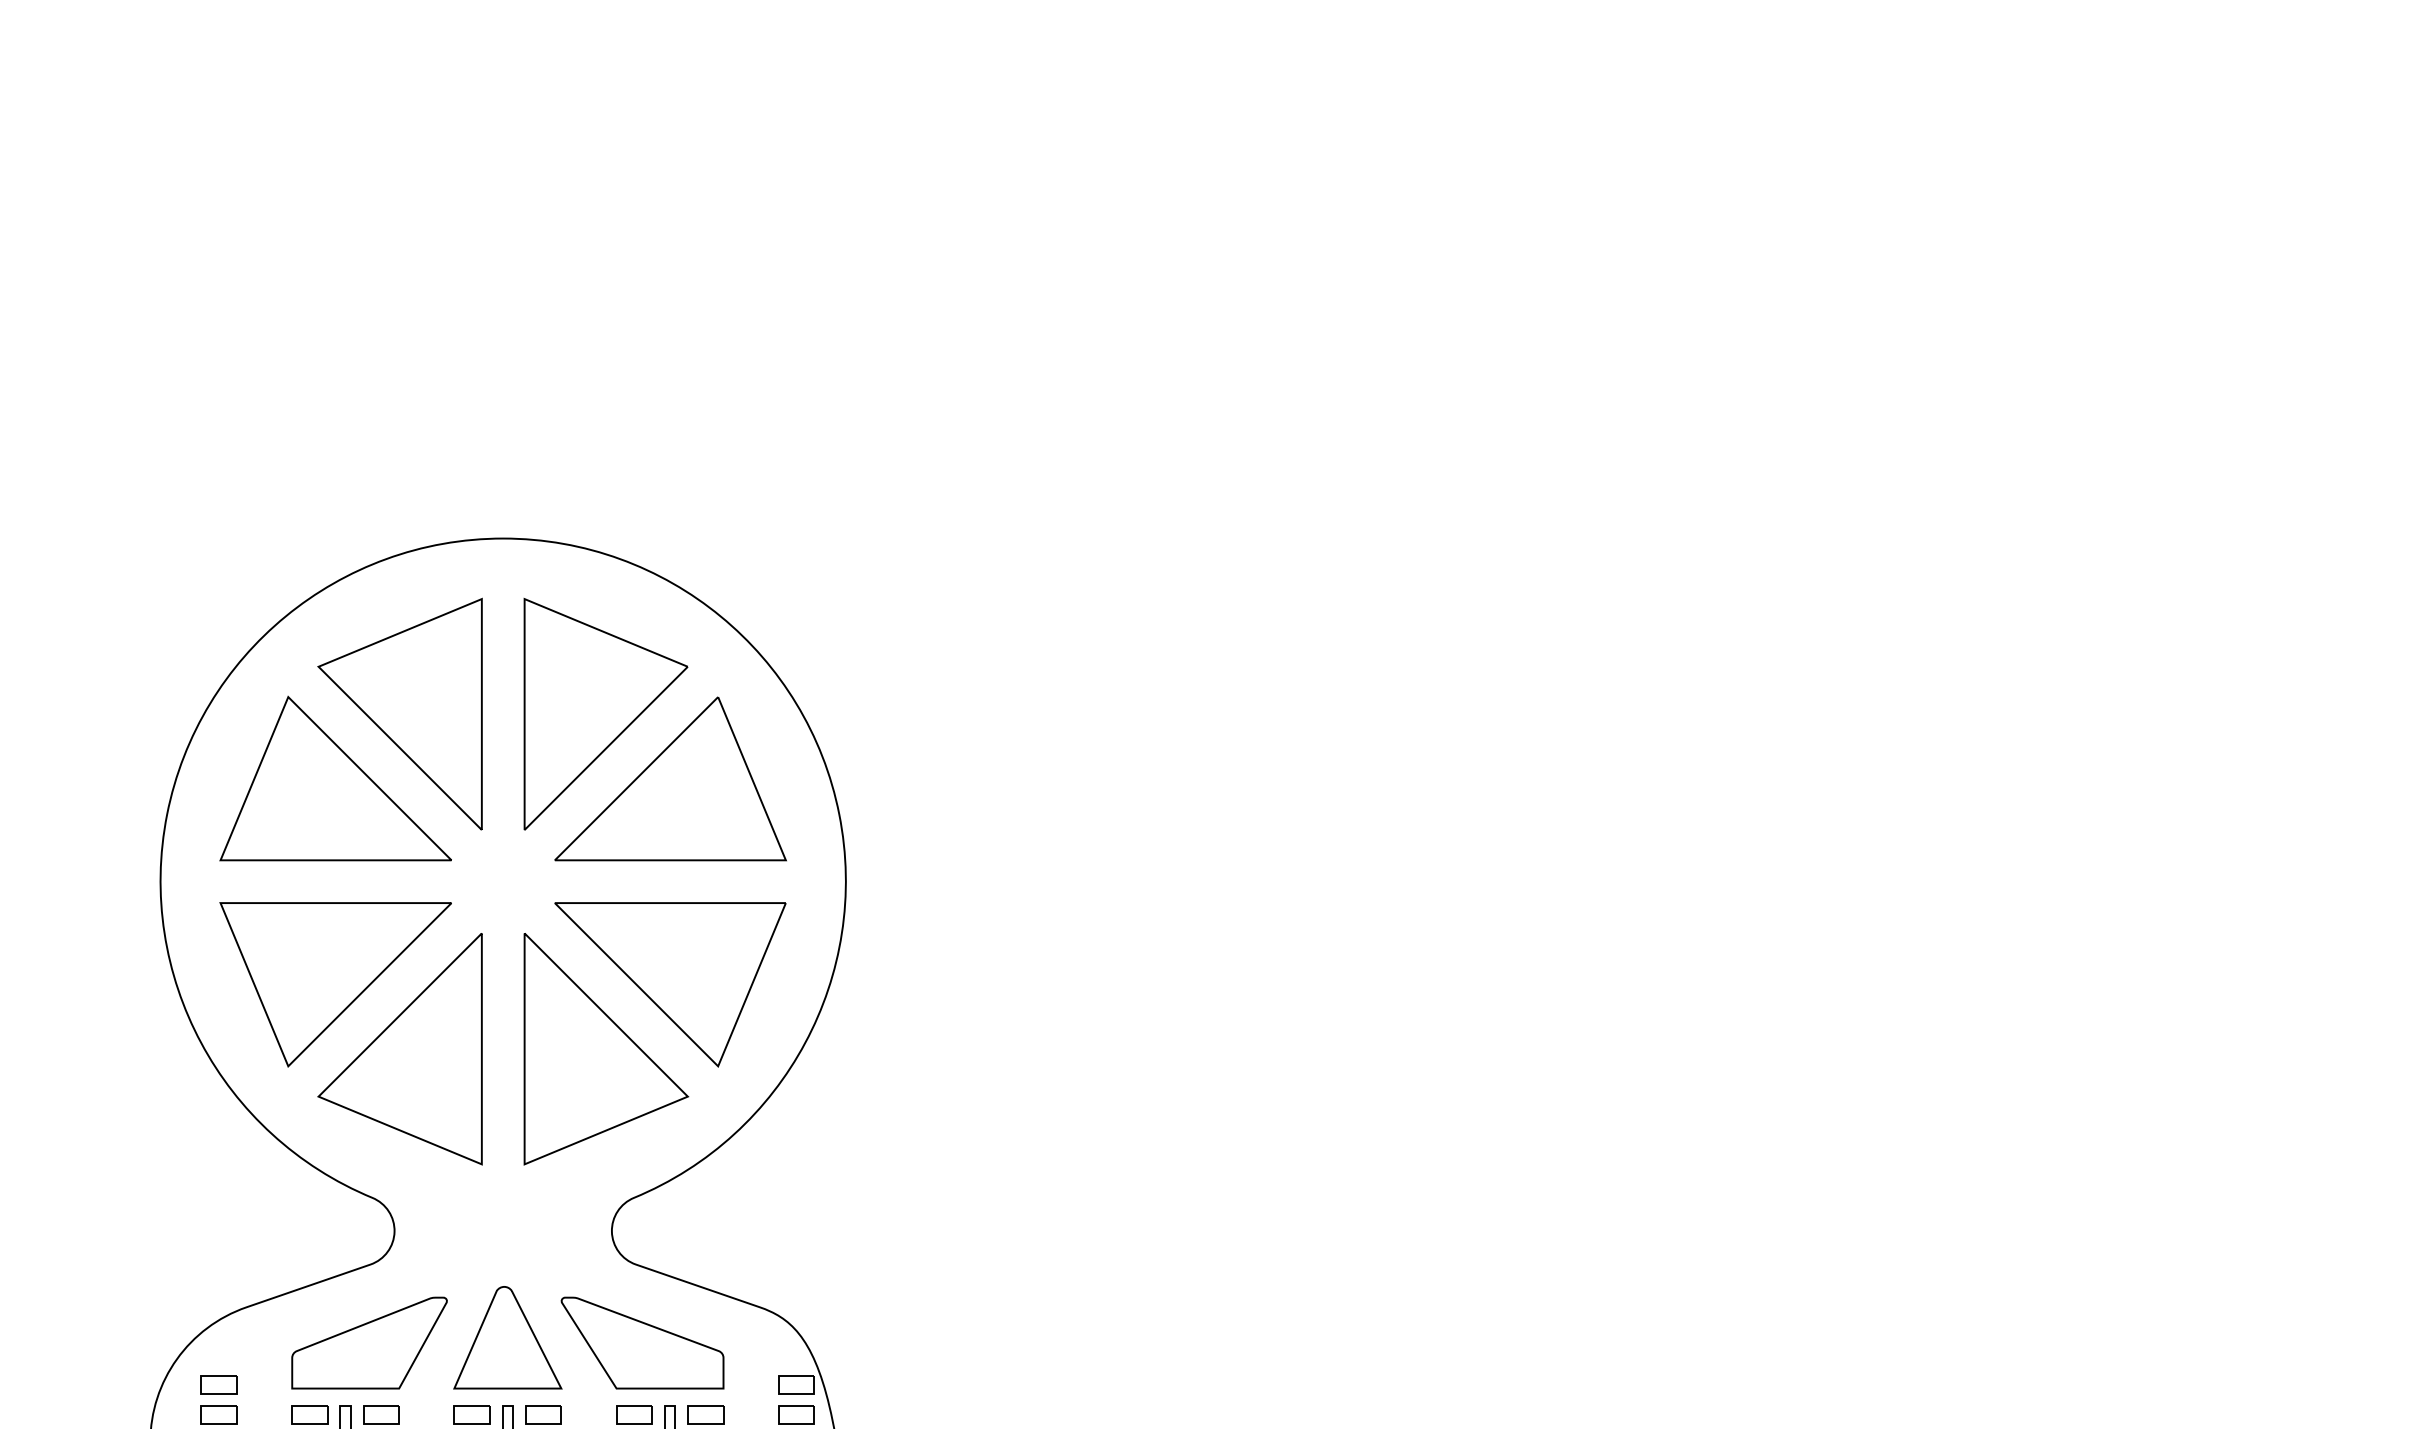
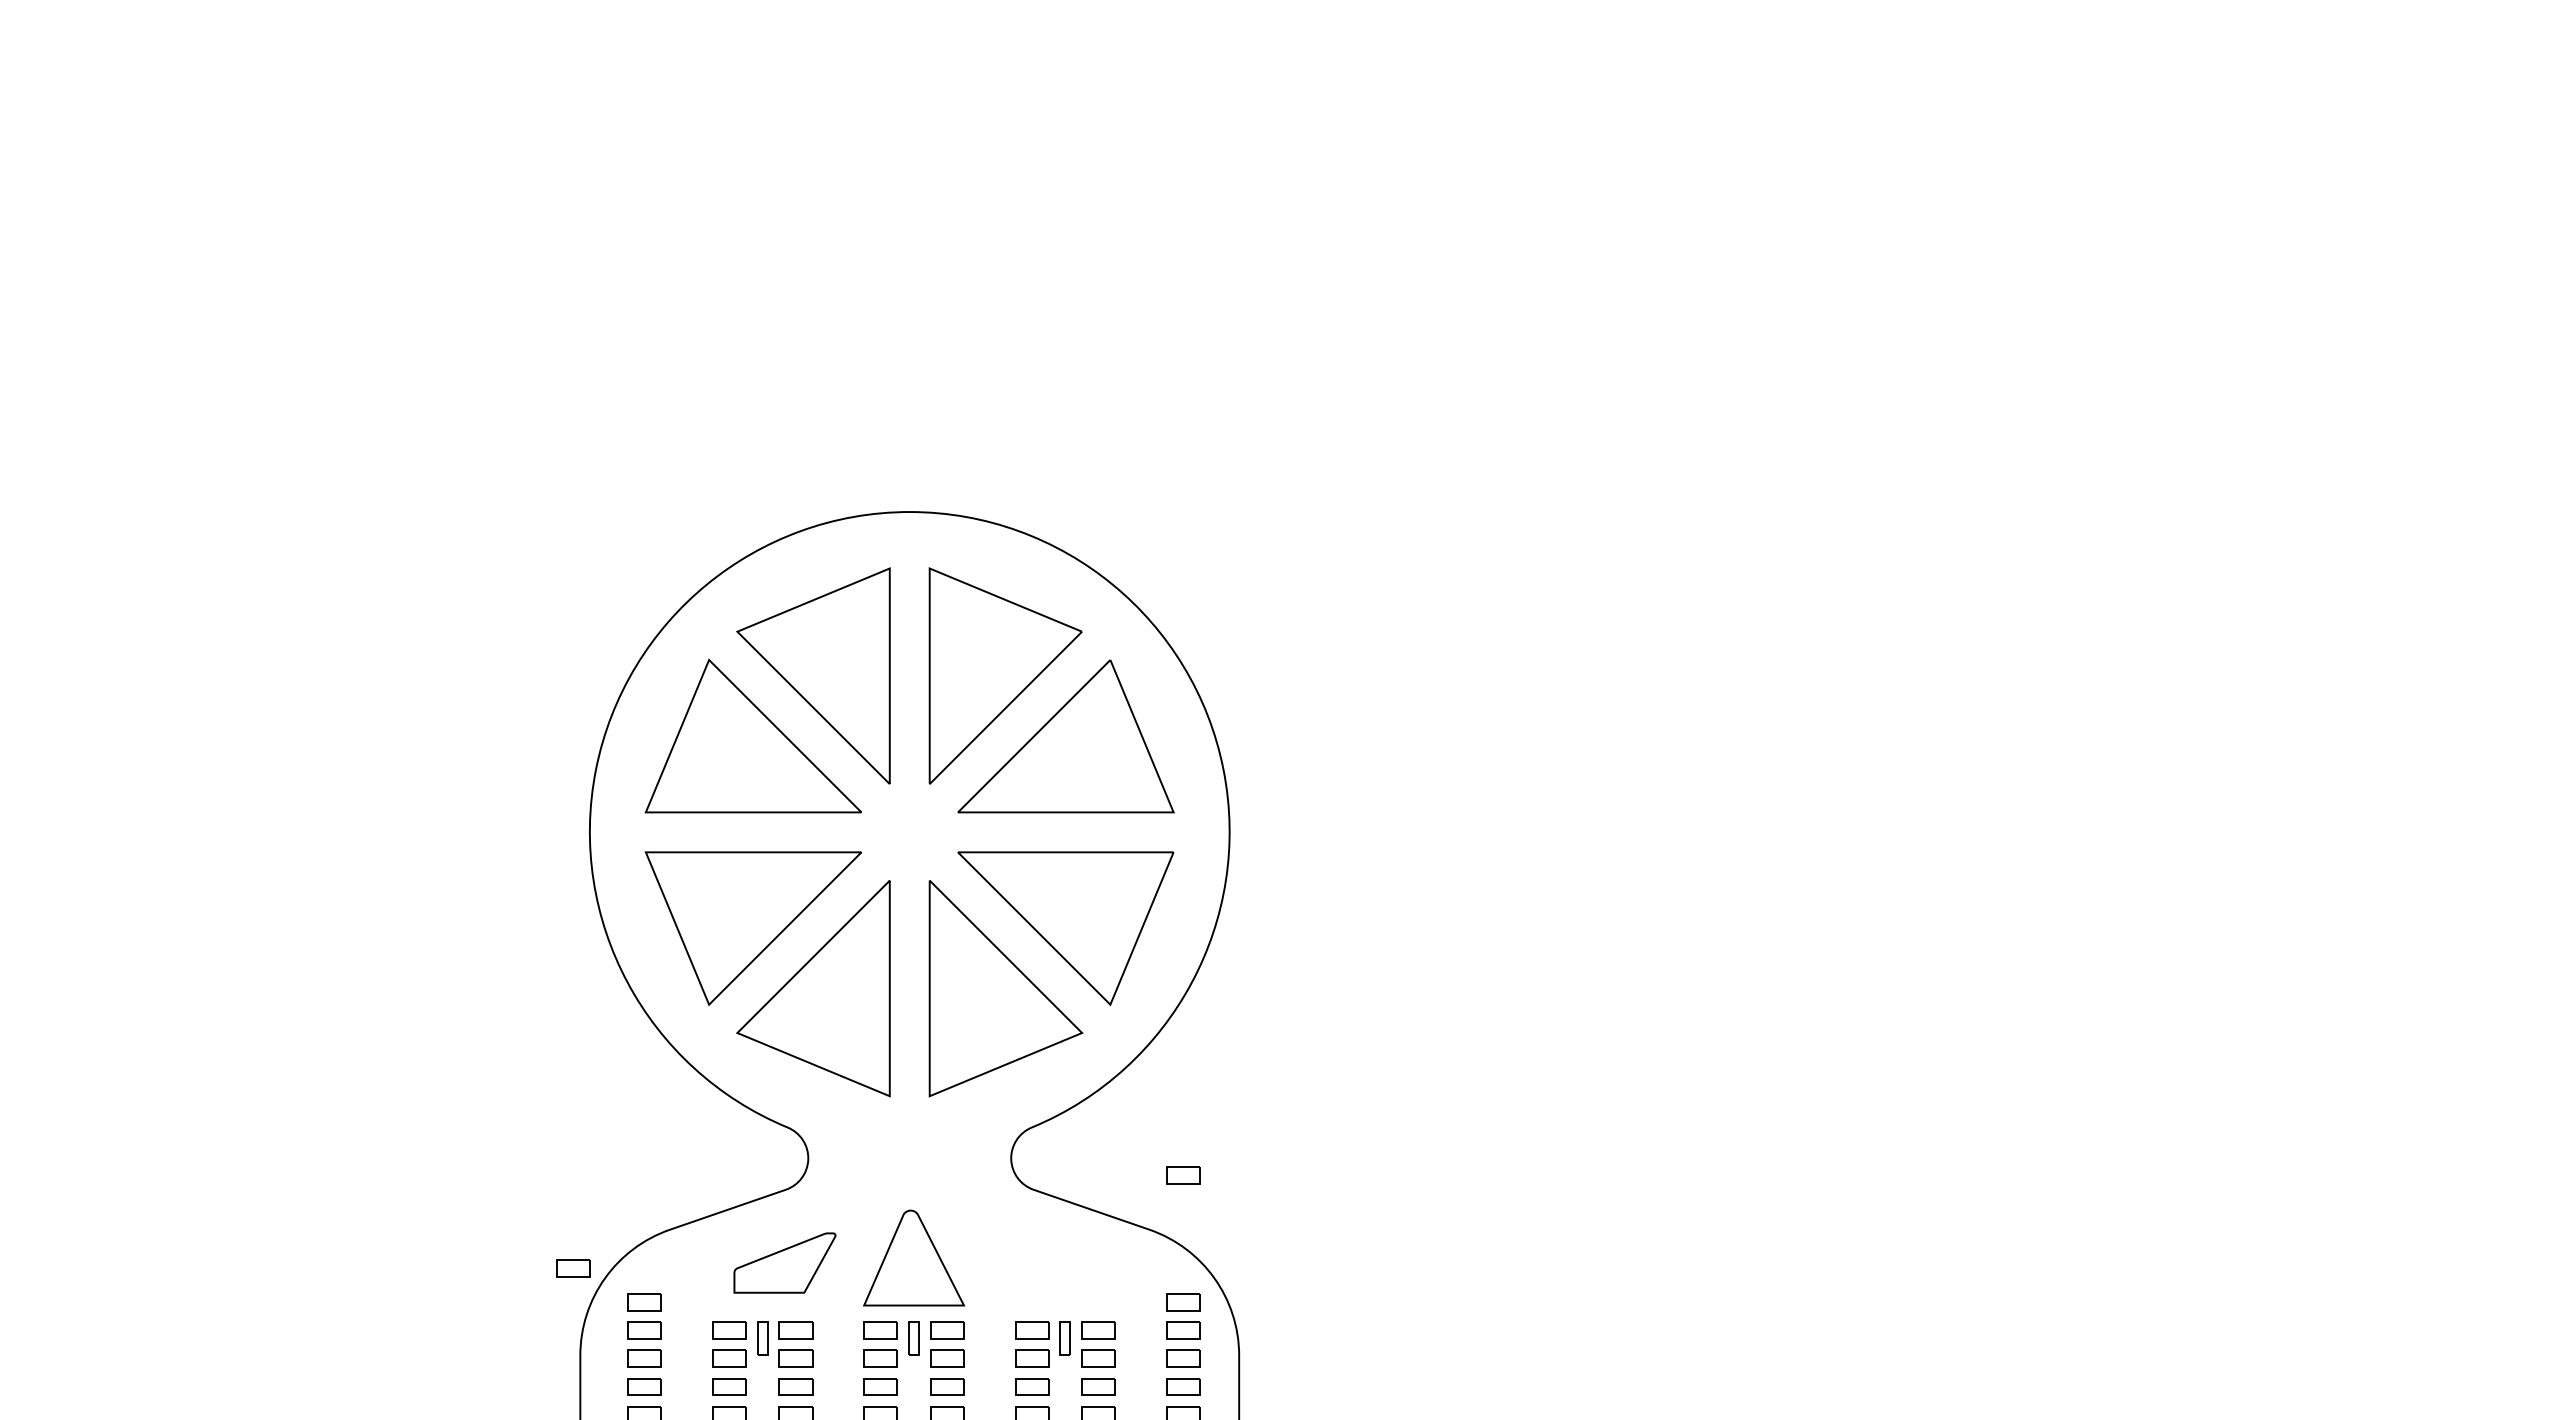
part: (796, 1249) -> (1183, 1175), added
part: (369, 1342) -> (784, 1262), size x0.7
part: (642, 1342) -> (1039, 1262), removed
part: (143, 1348) -> (573, 1268), added

